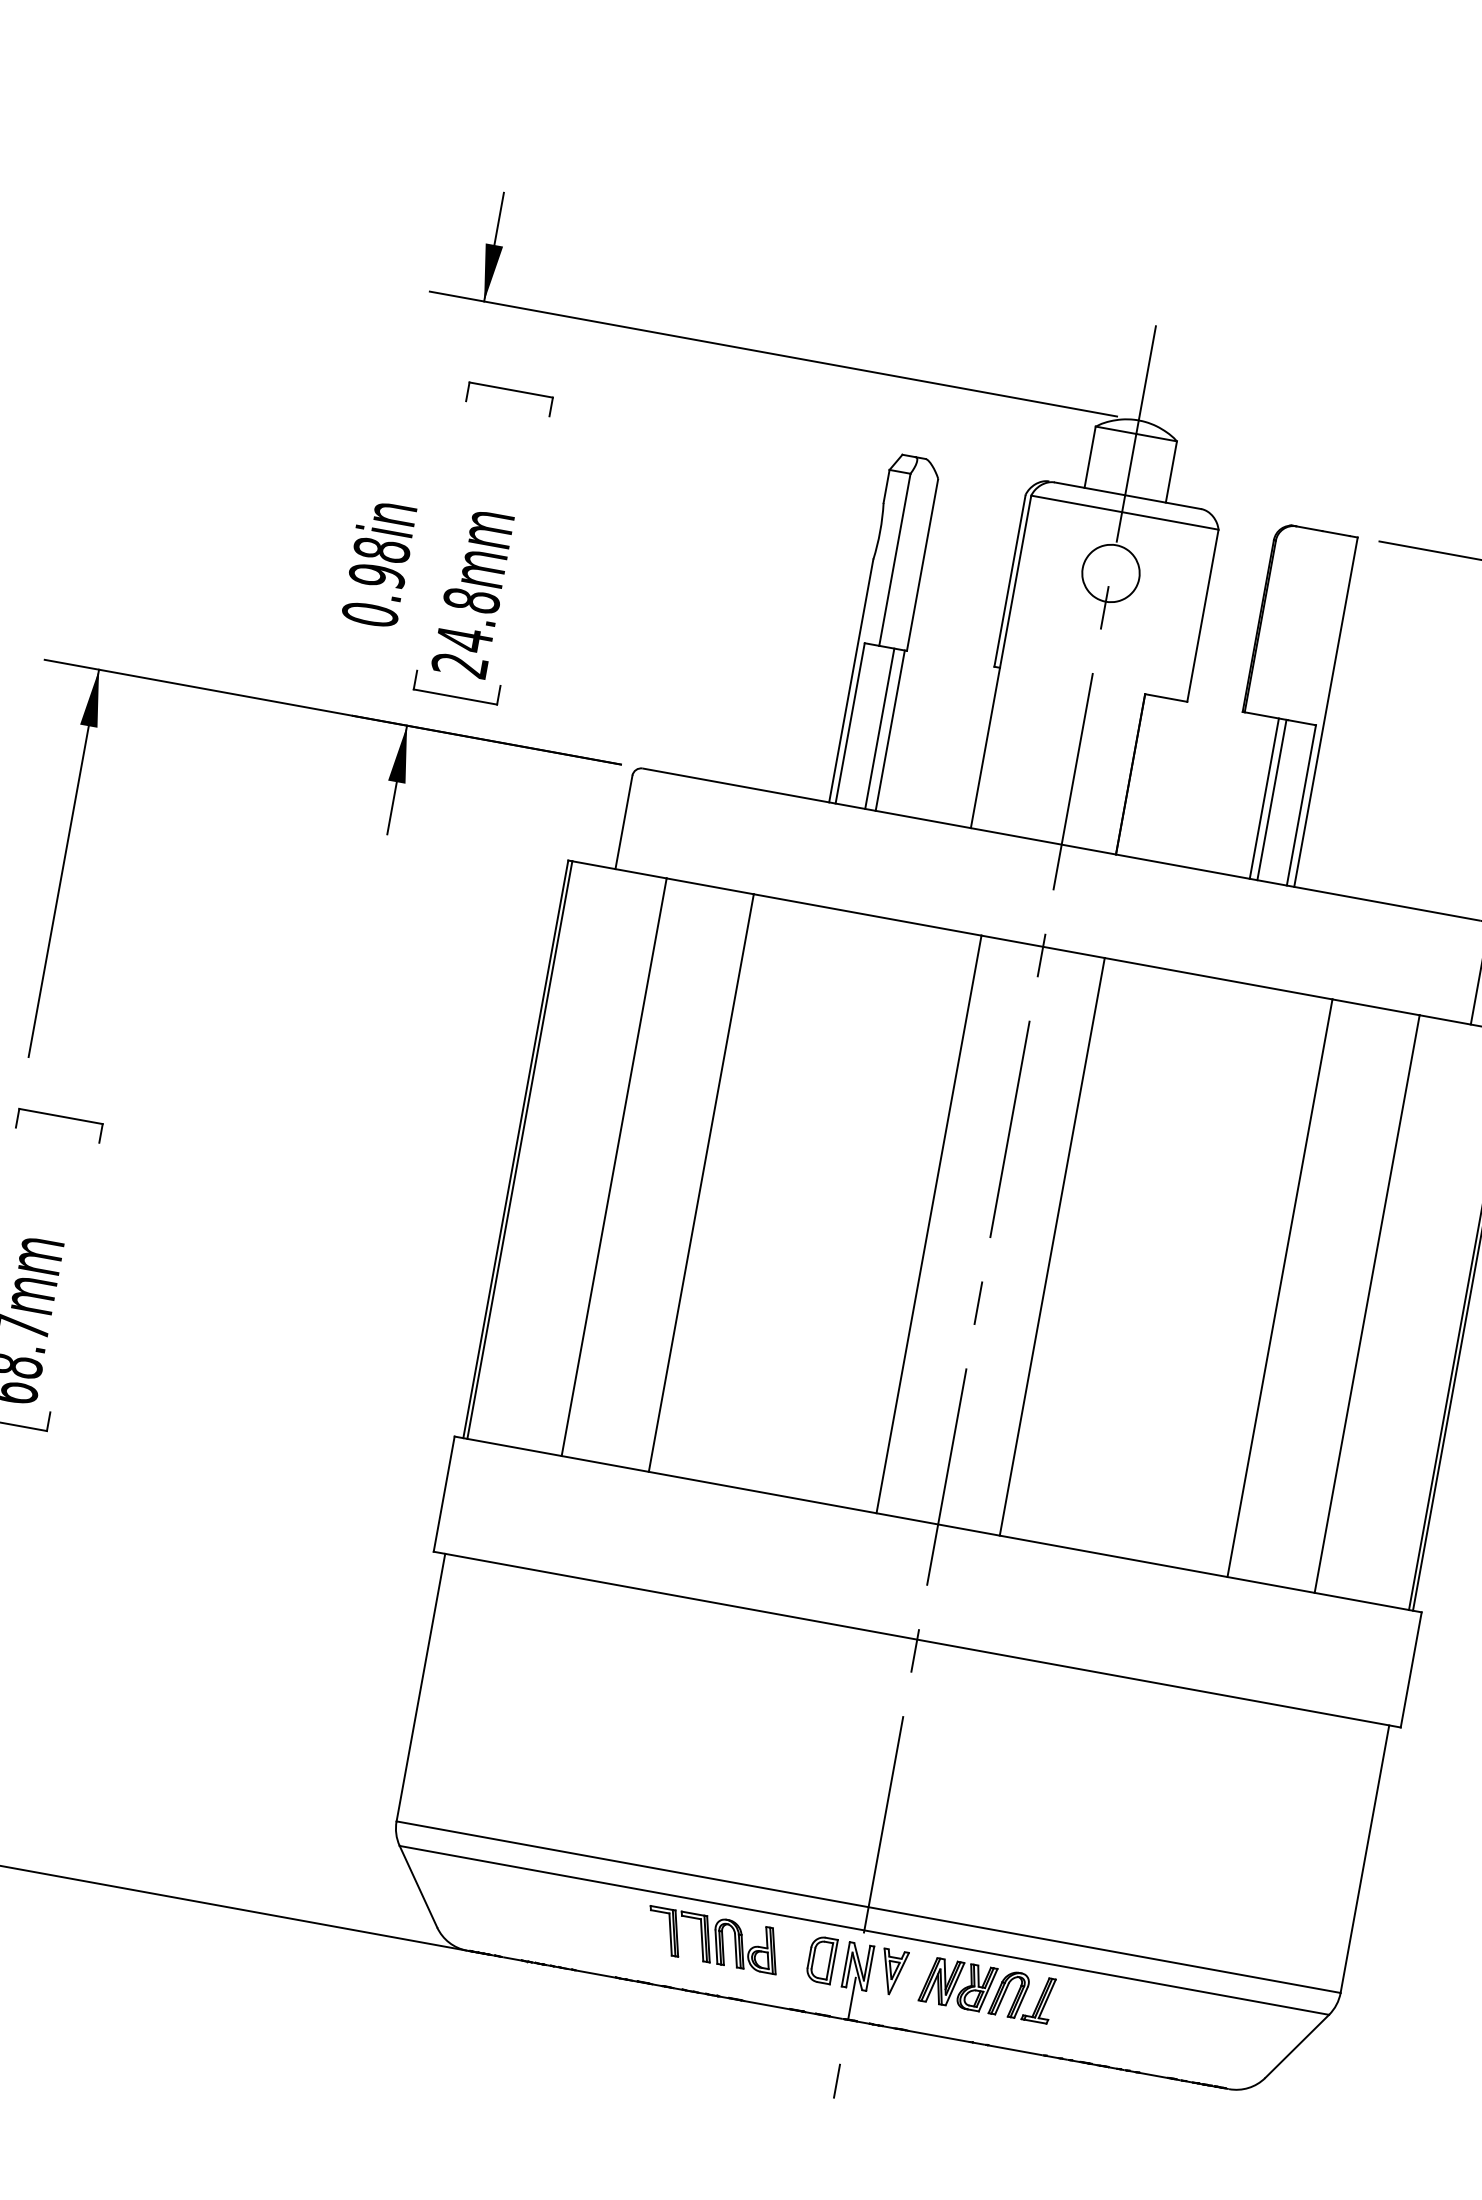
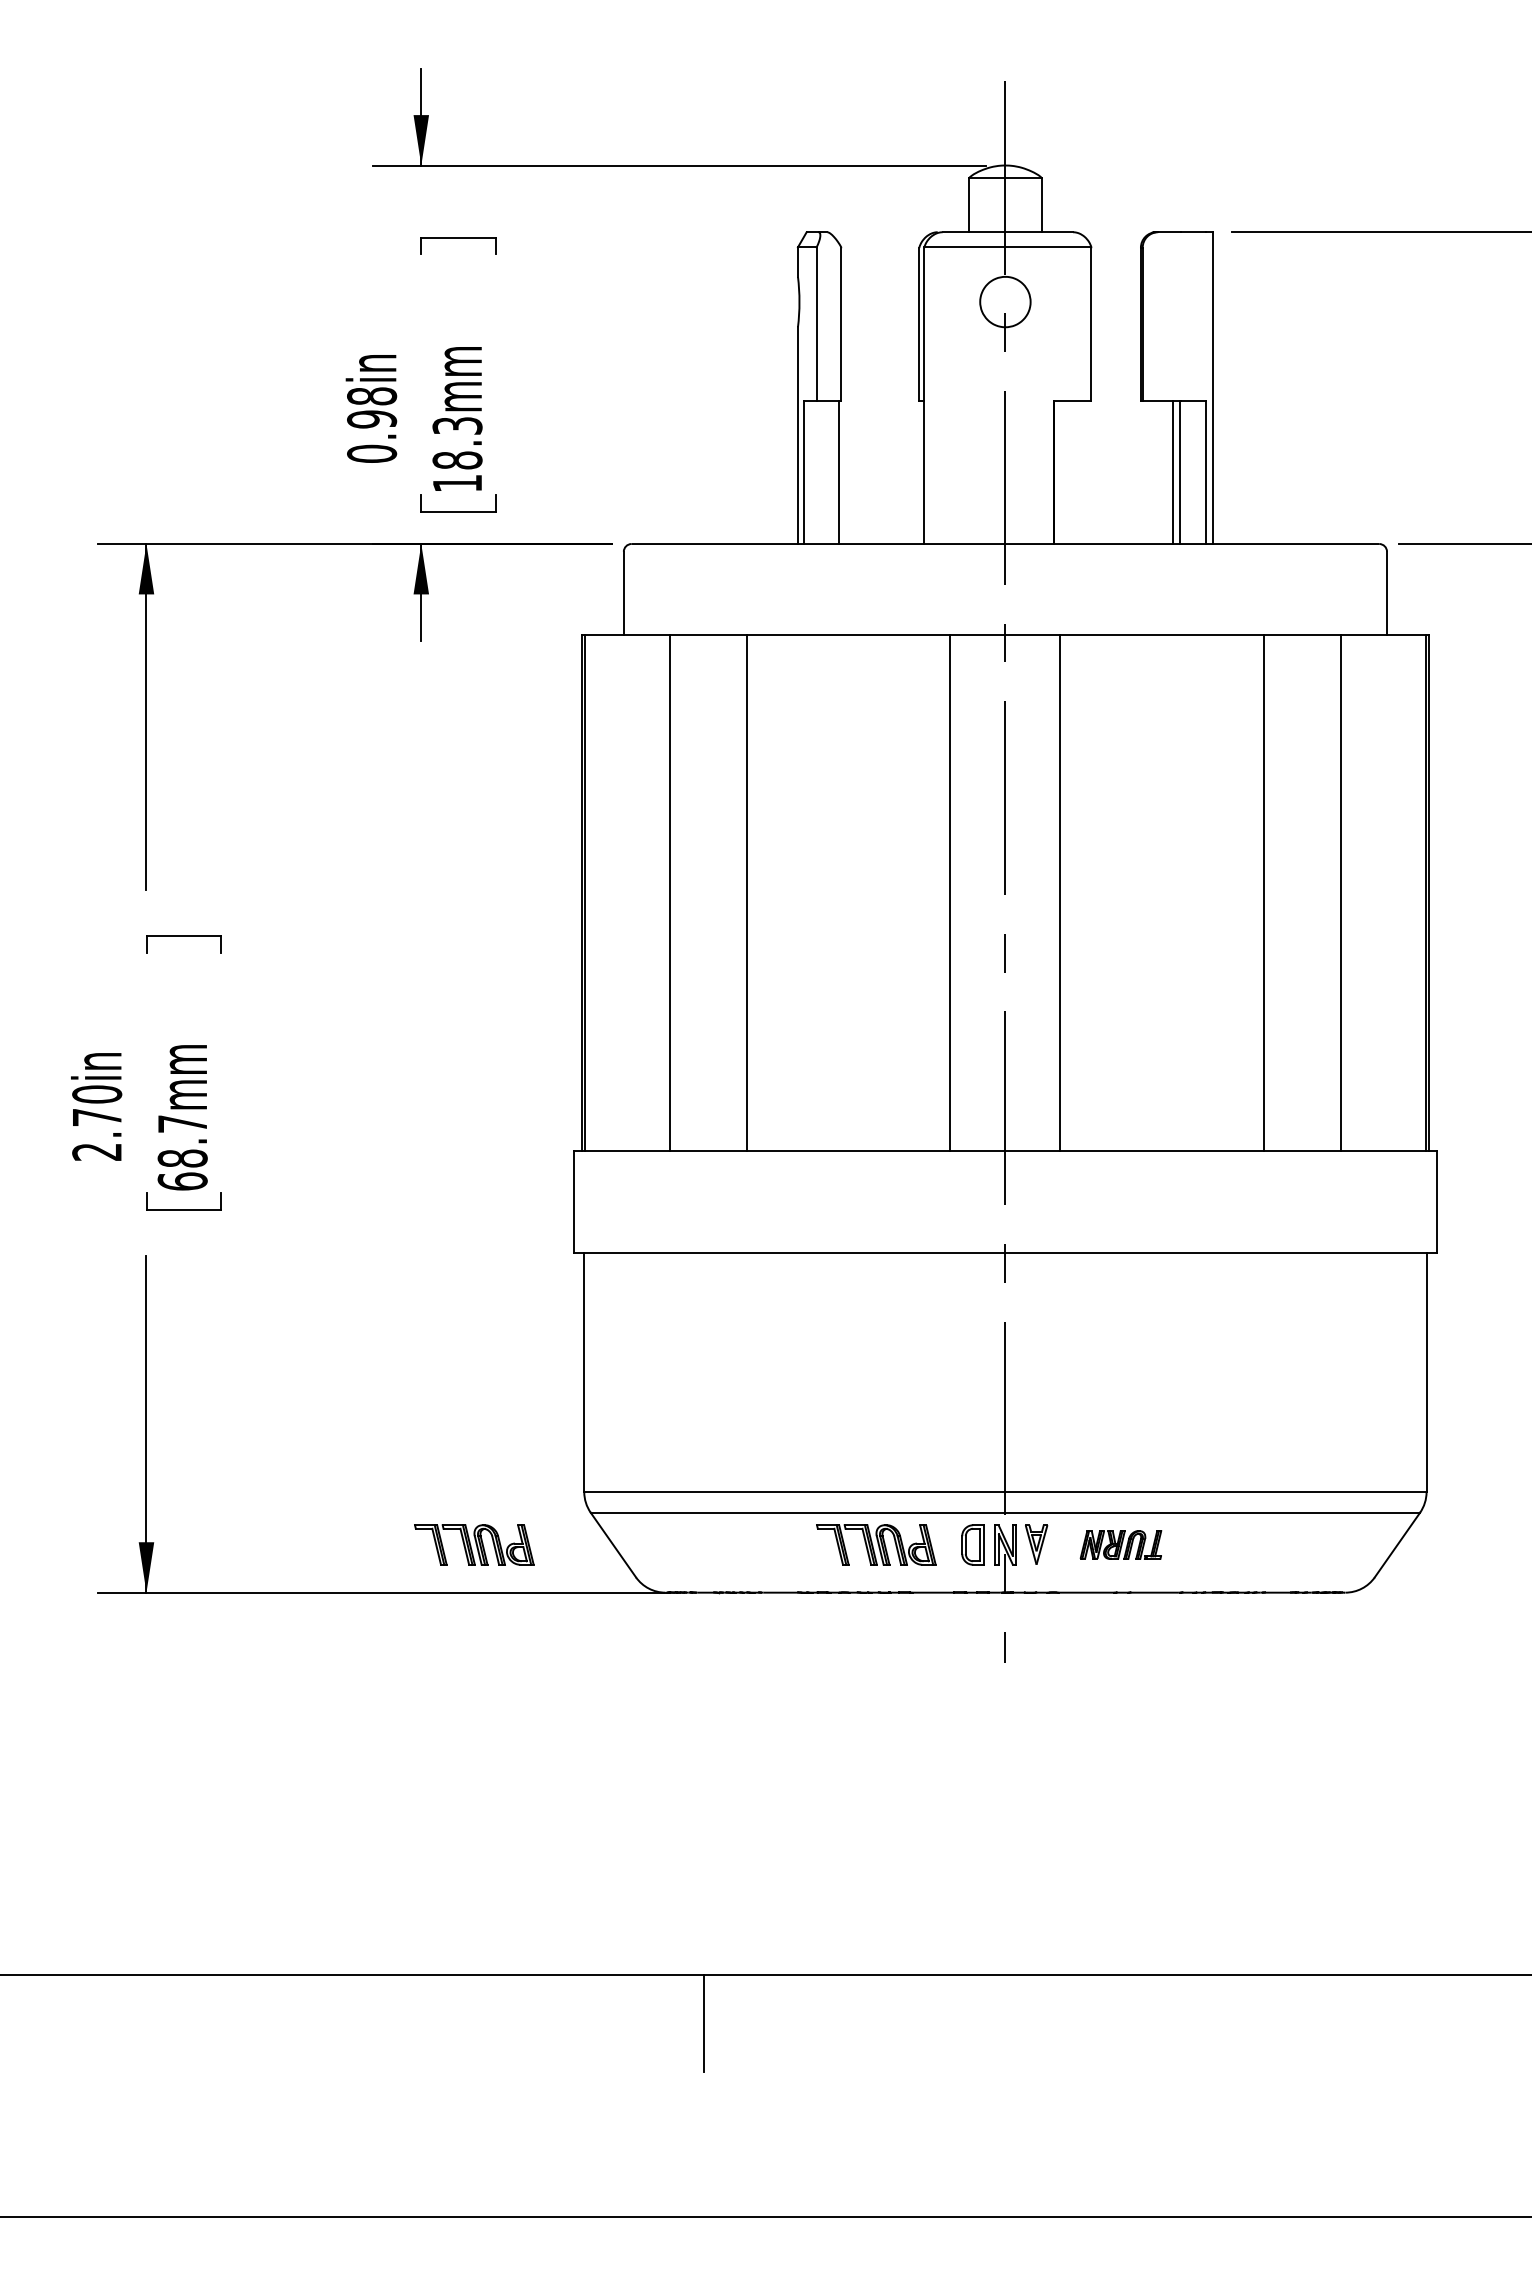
text: (465, 632) -> (457, 454), 24.8mm -> 18.3mm
line: (880, 728) -> (830, 472), removed
part: (262, 1857) -> (474, 1544), added
part: (986, 1989) -> (1120, 1544), size x0.7

